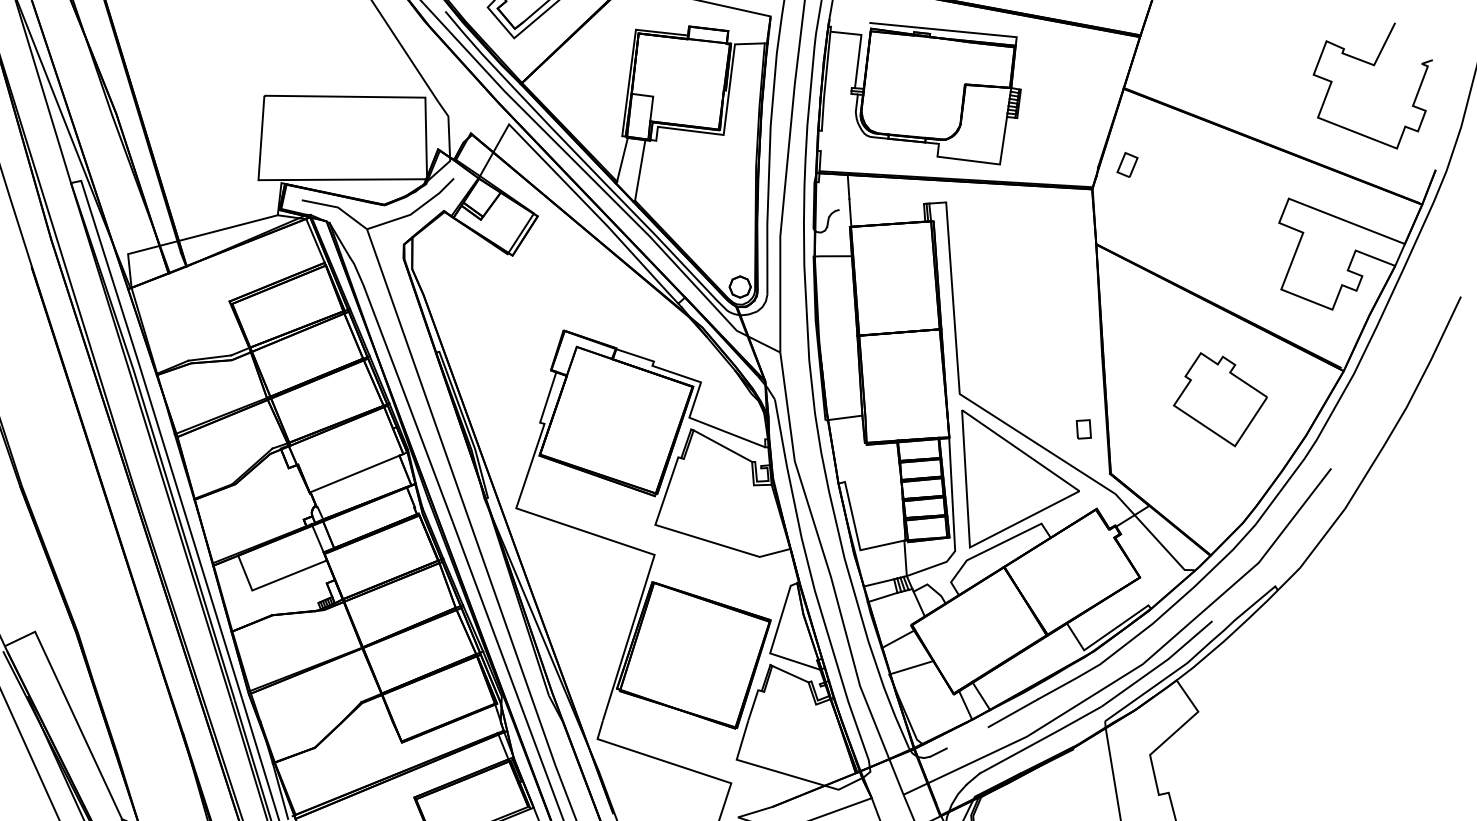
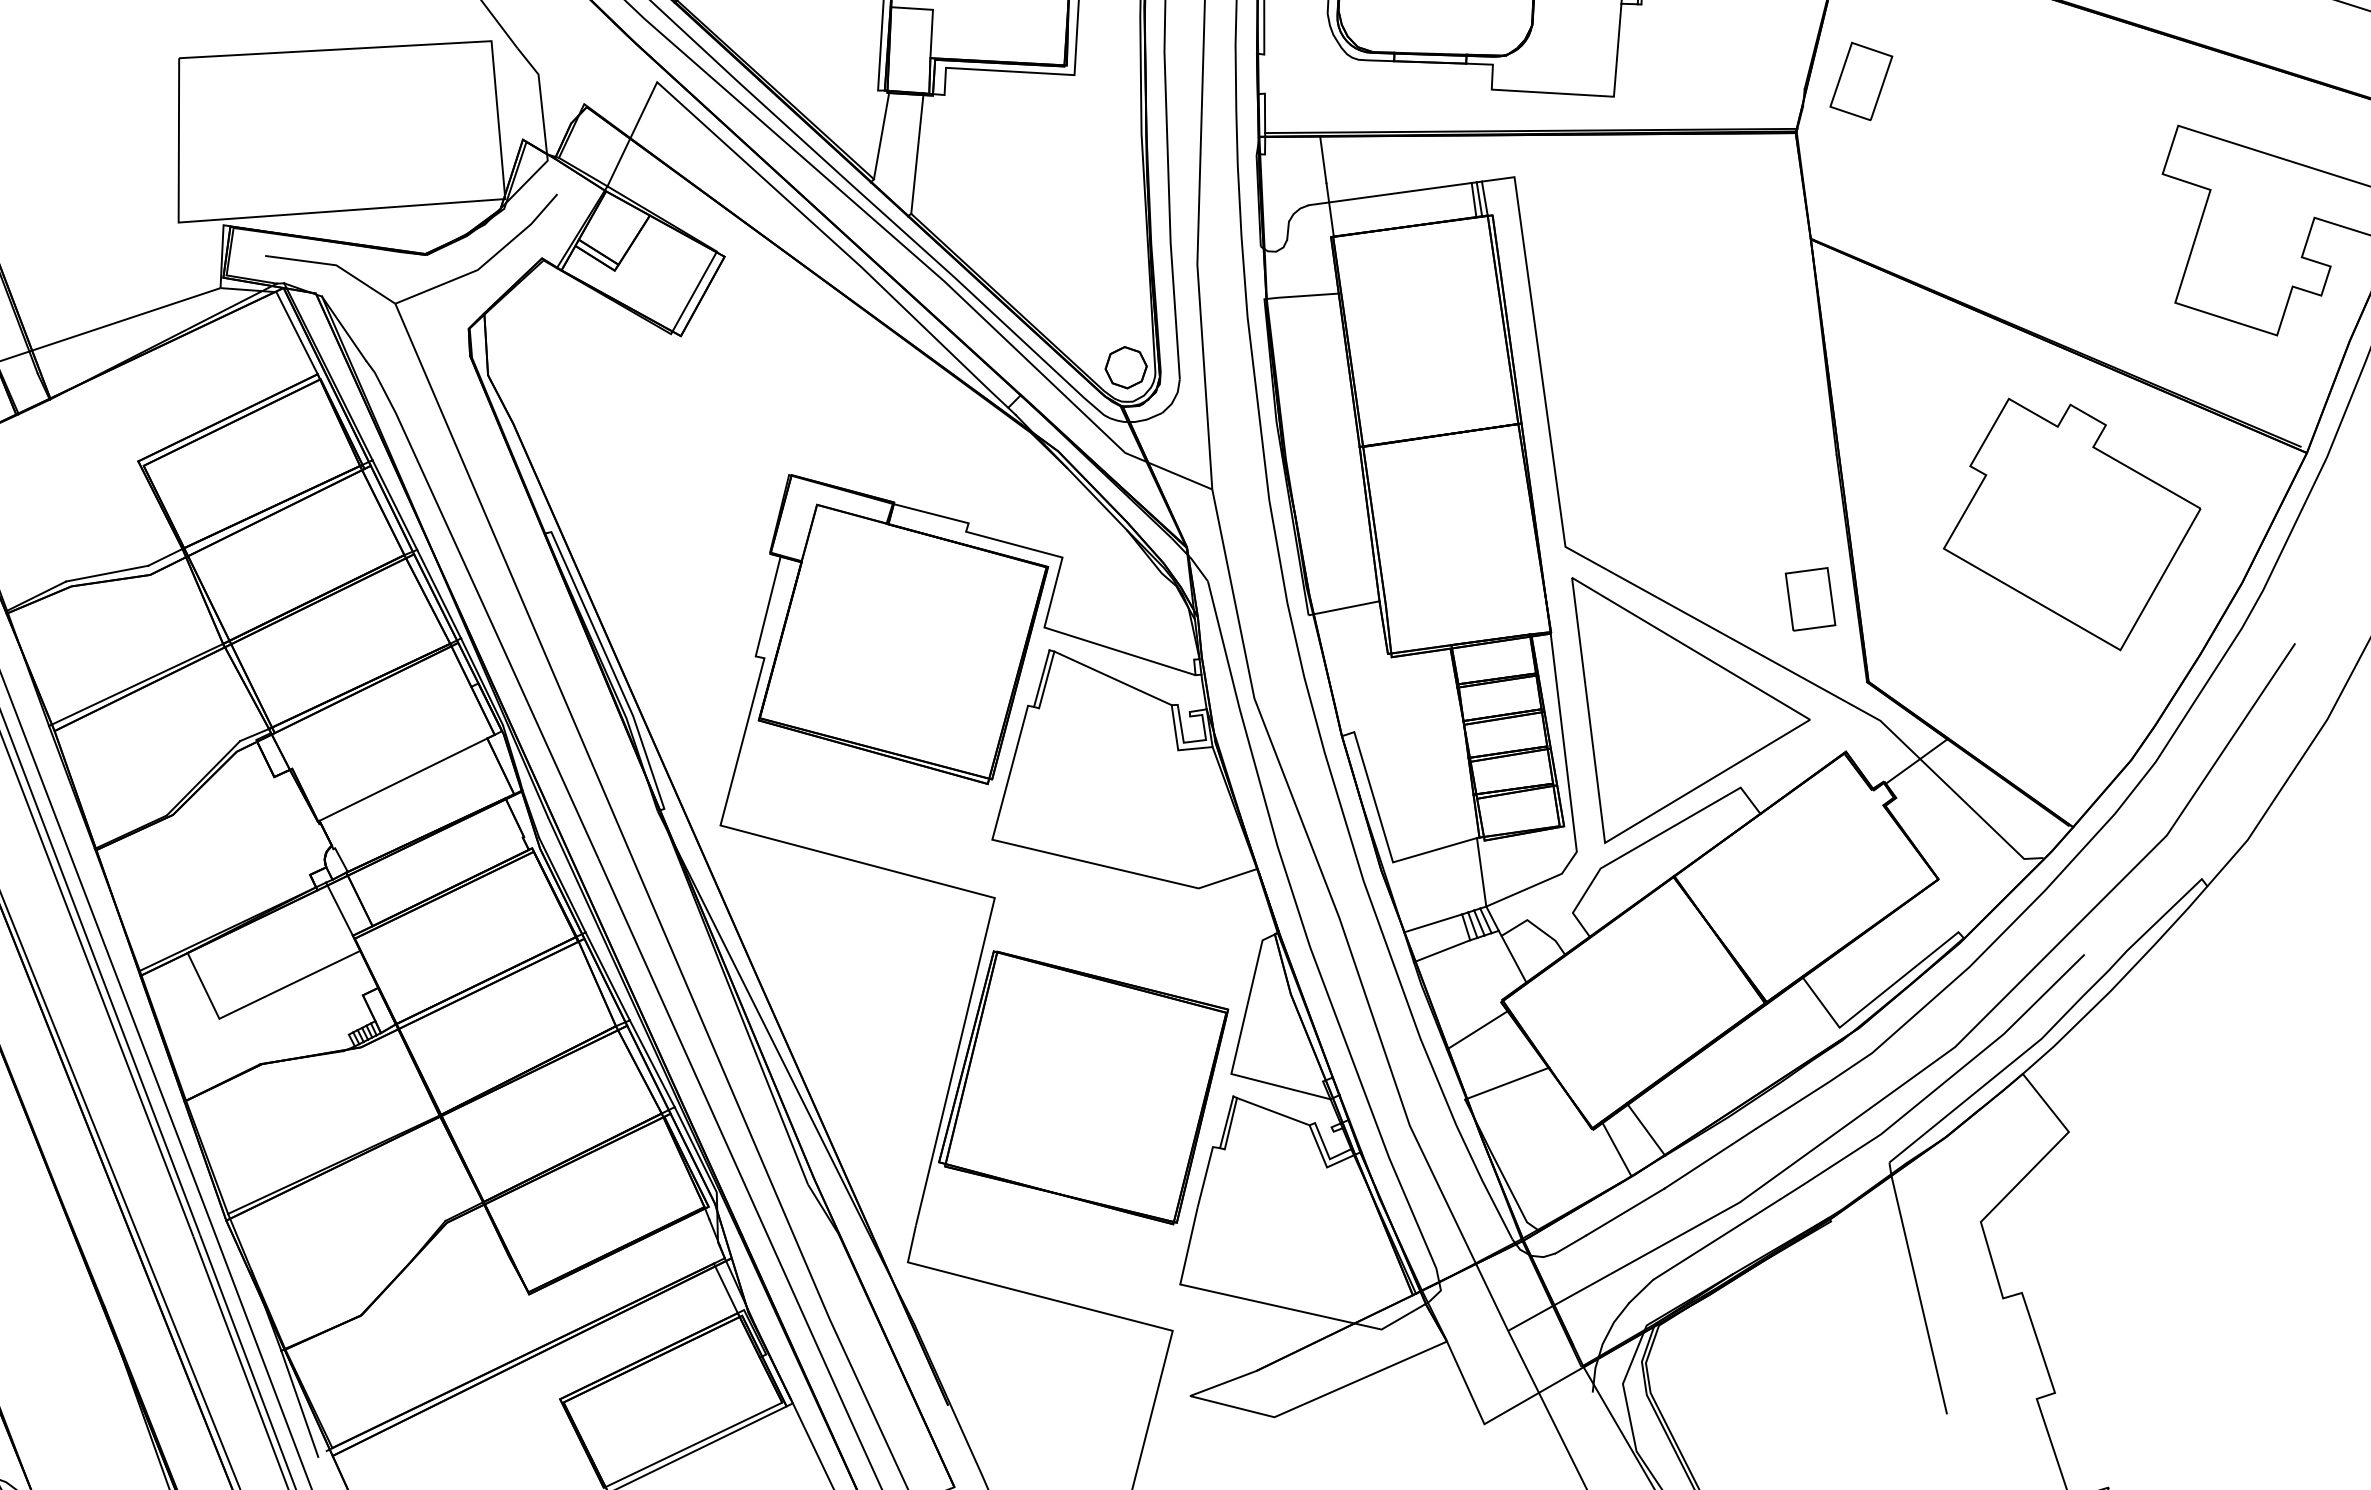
part: (1127, 164) -> (1861, 80), size x1.67
line: (881, 206) -> (1389, 193), added
part: (1220, 399) -> (2071, 523), size x1.43
part: (1083, 429) -> (1809, 599), size x1.67
line: (967, 737) -> (1624, 1211), added

